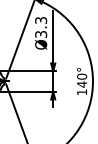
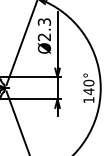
text: (41, 34) -> (44, 37), Ø3.3 -> Ø2.3

